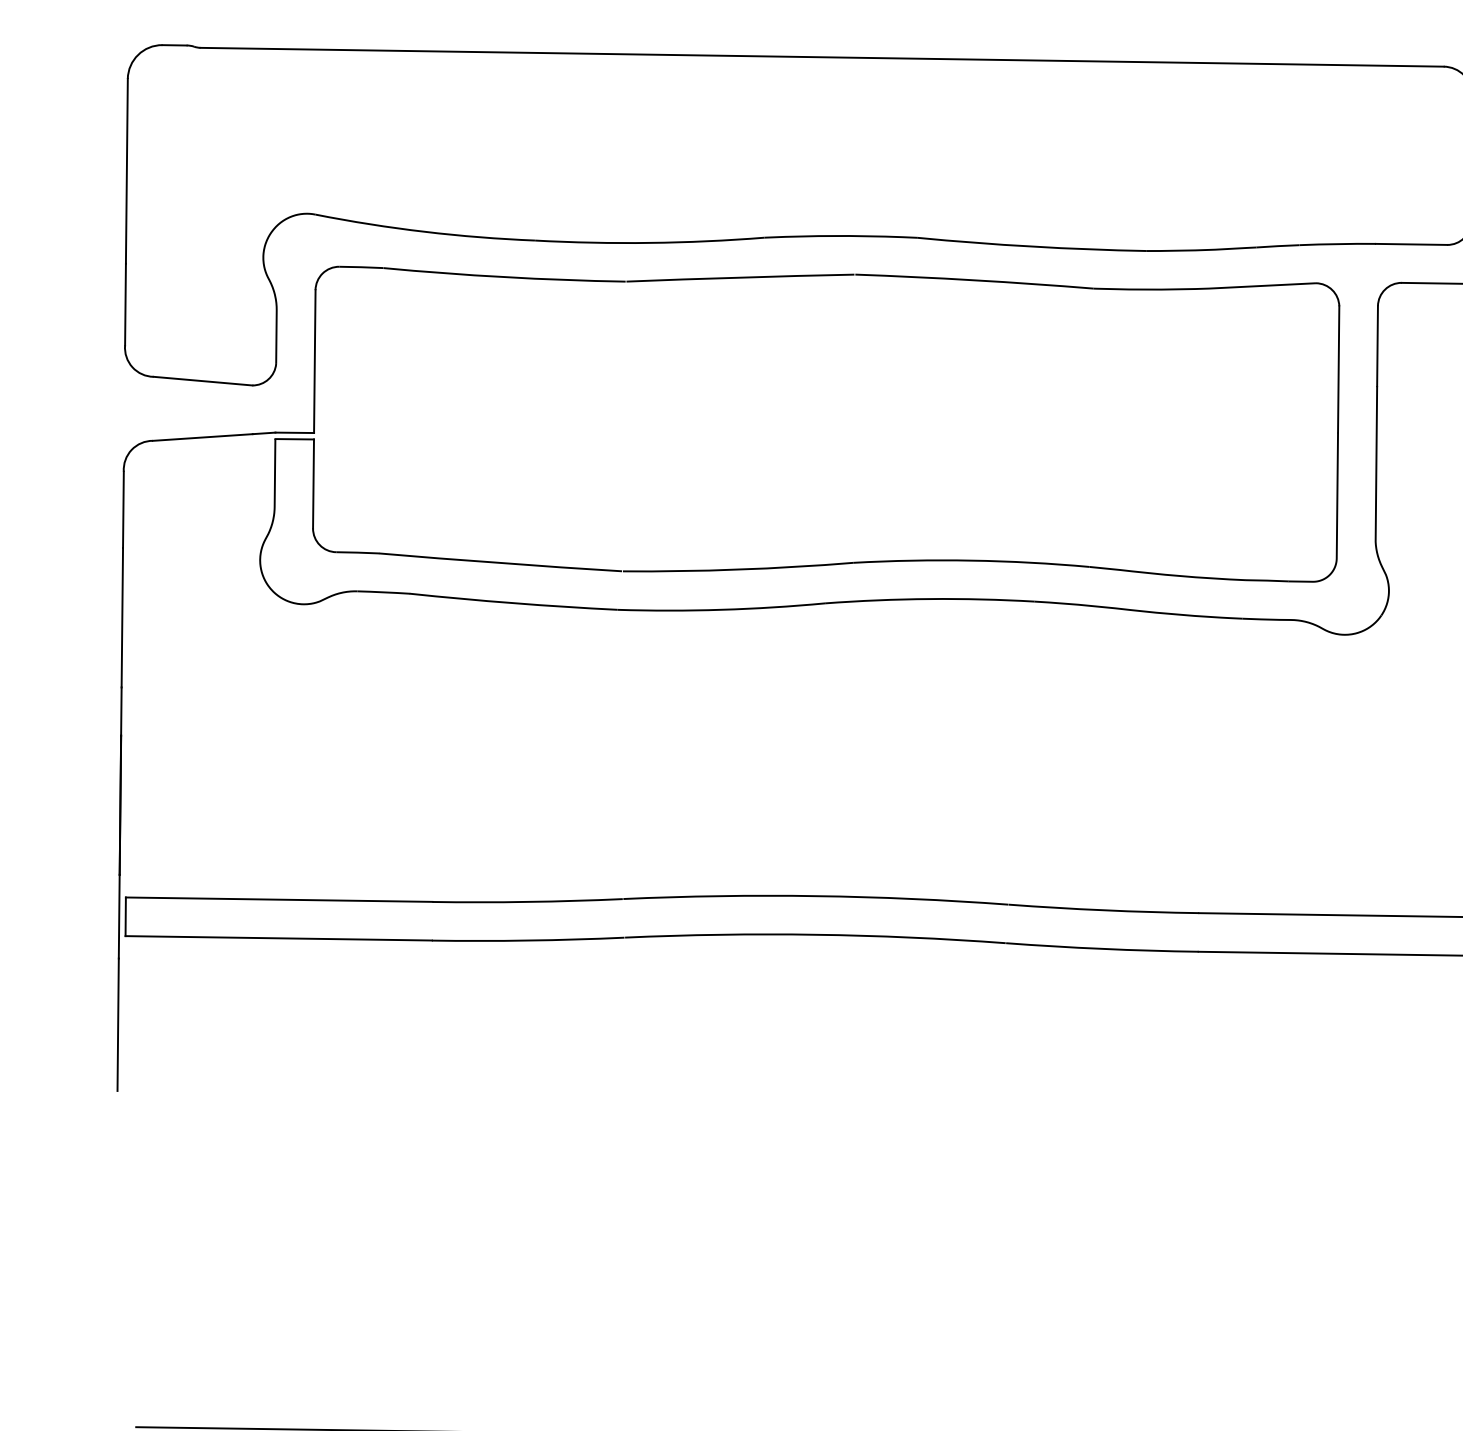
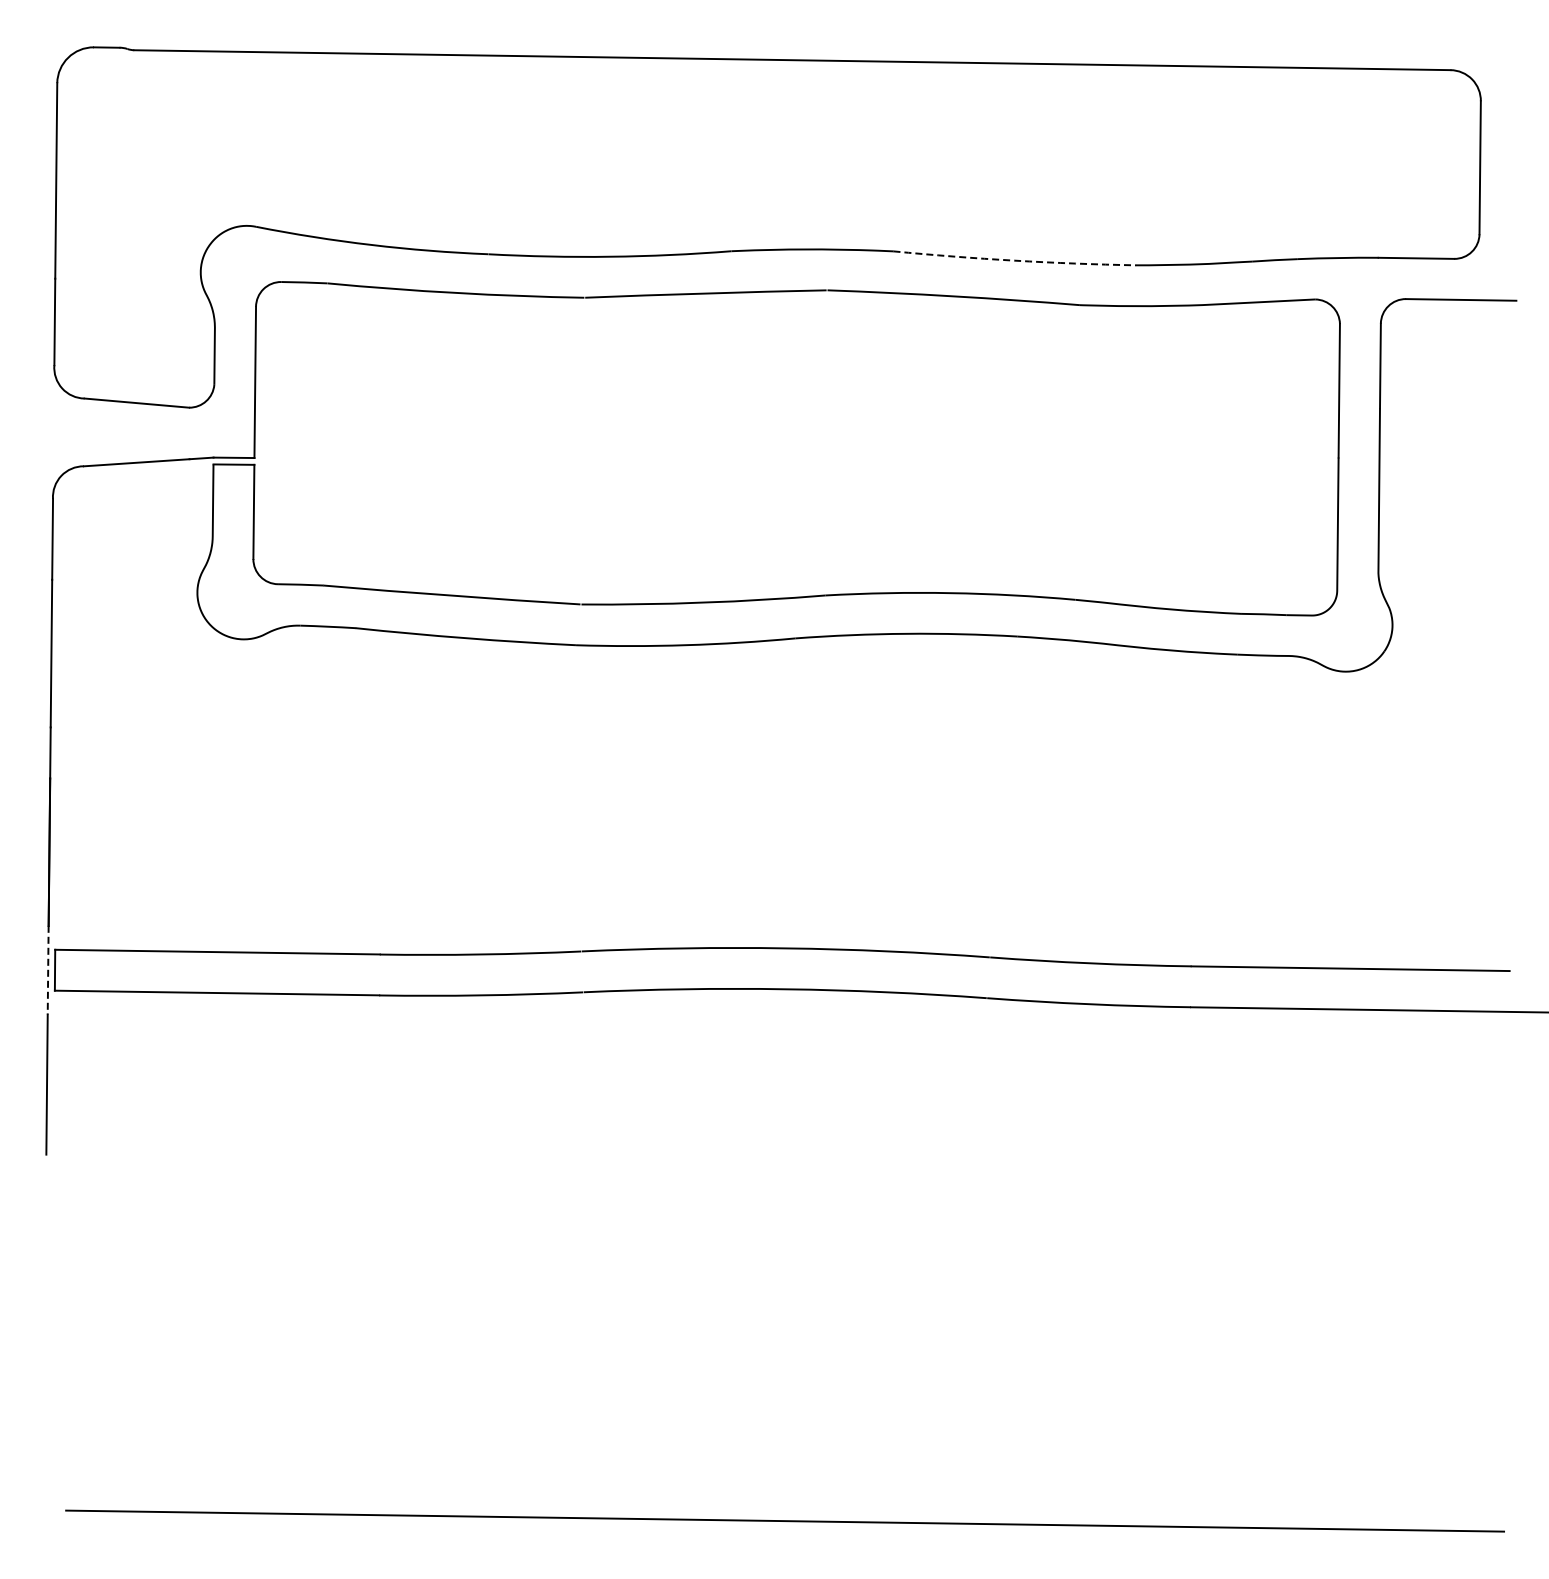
arc: (1031, 246) -> (1014, 260), solid -> dashed
line: (119, 917) -> (48, 970), solid -> dashed

